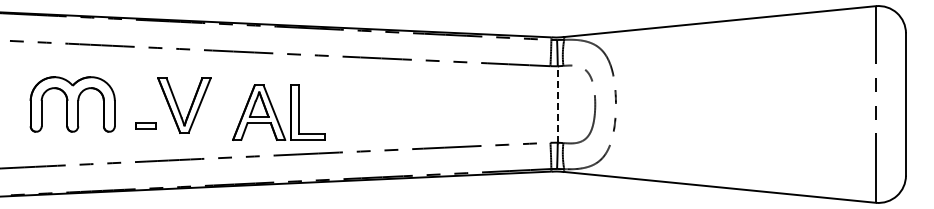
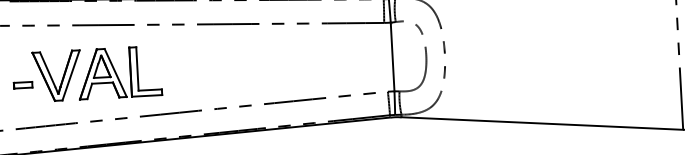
line: (557, 104) -> (392, 57), dashed -> solid
part: (278, 112) -> (119, 72), moved
part: (145, 125) -> (22, 85), moved

